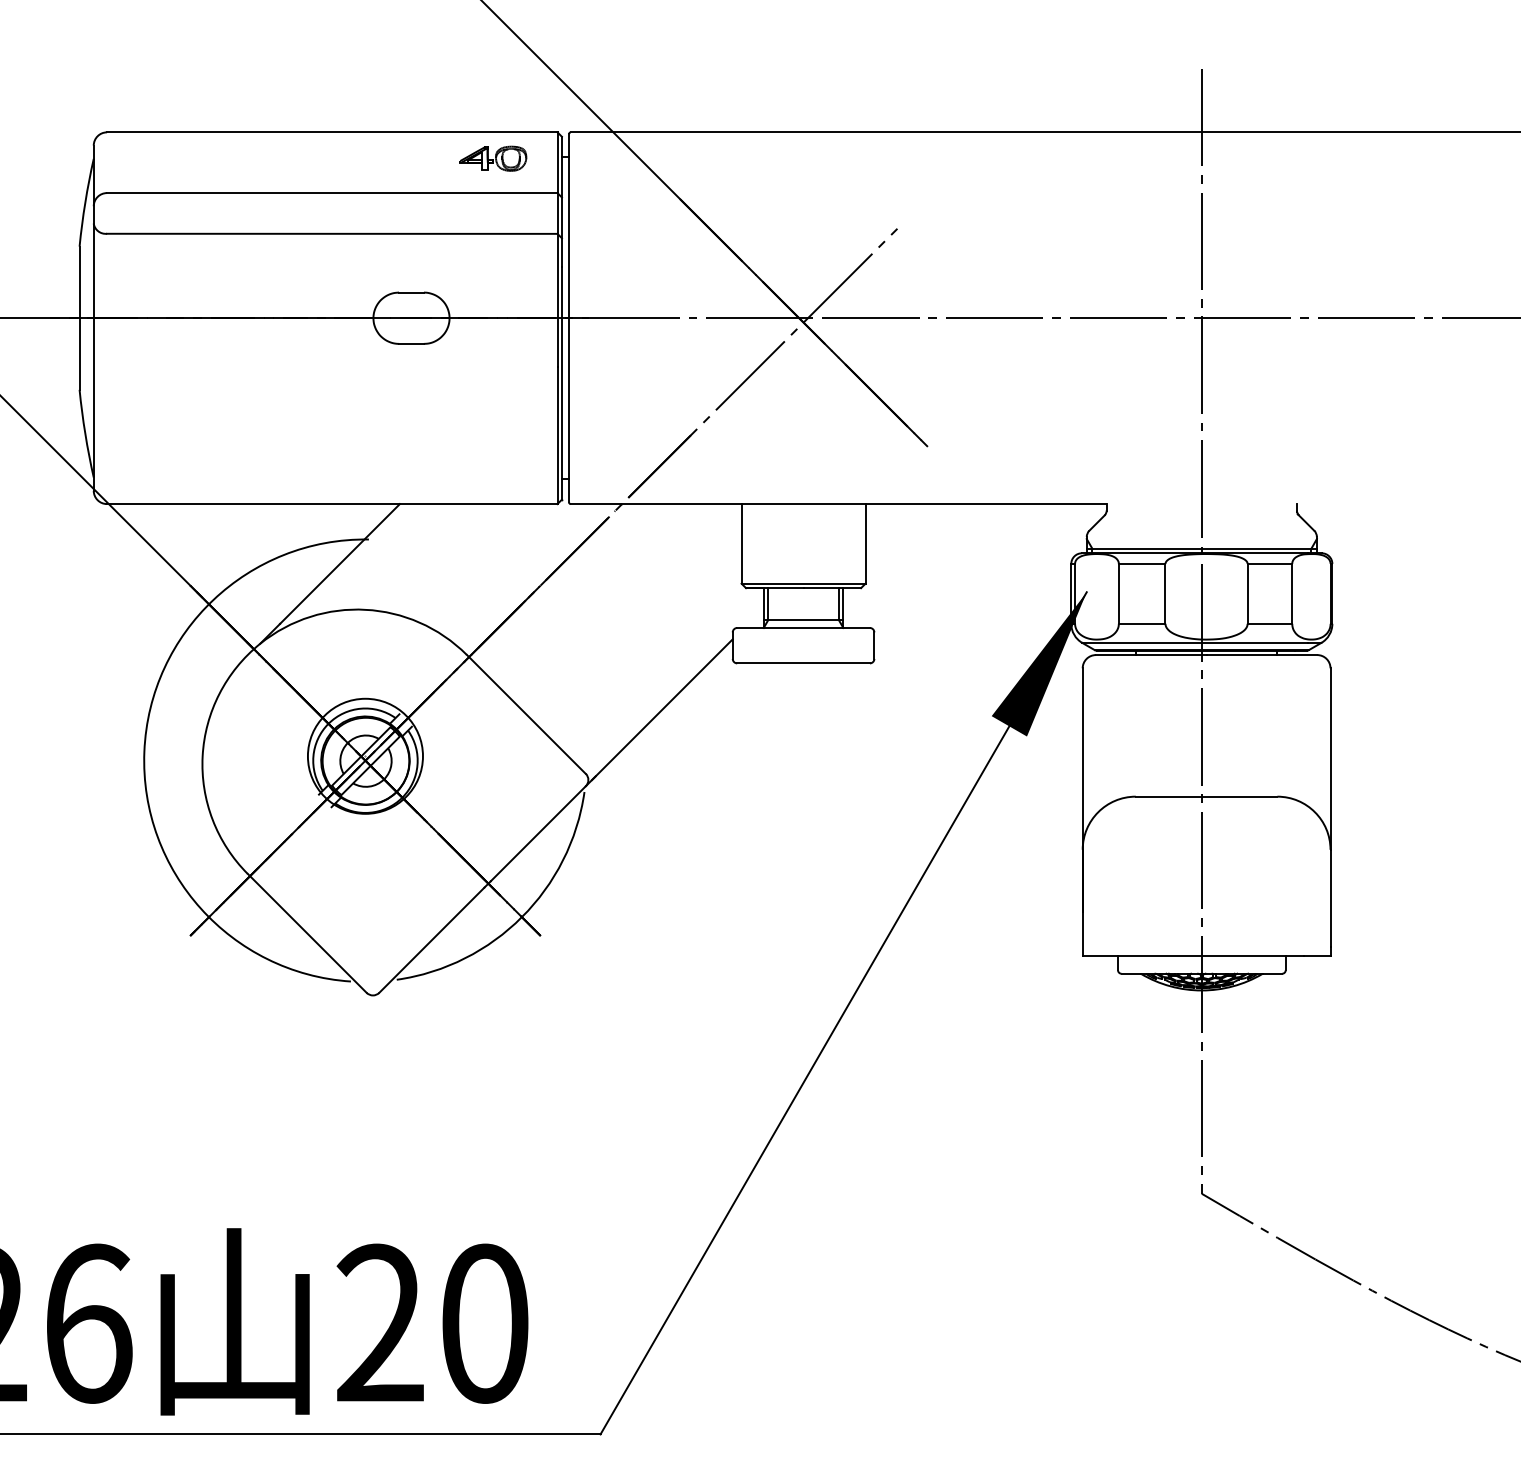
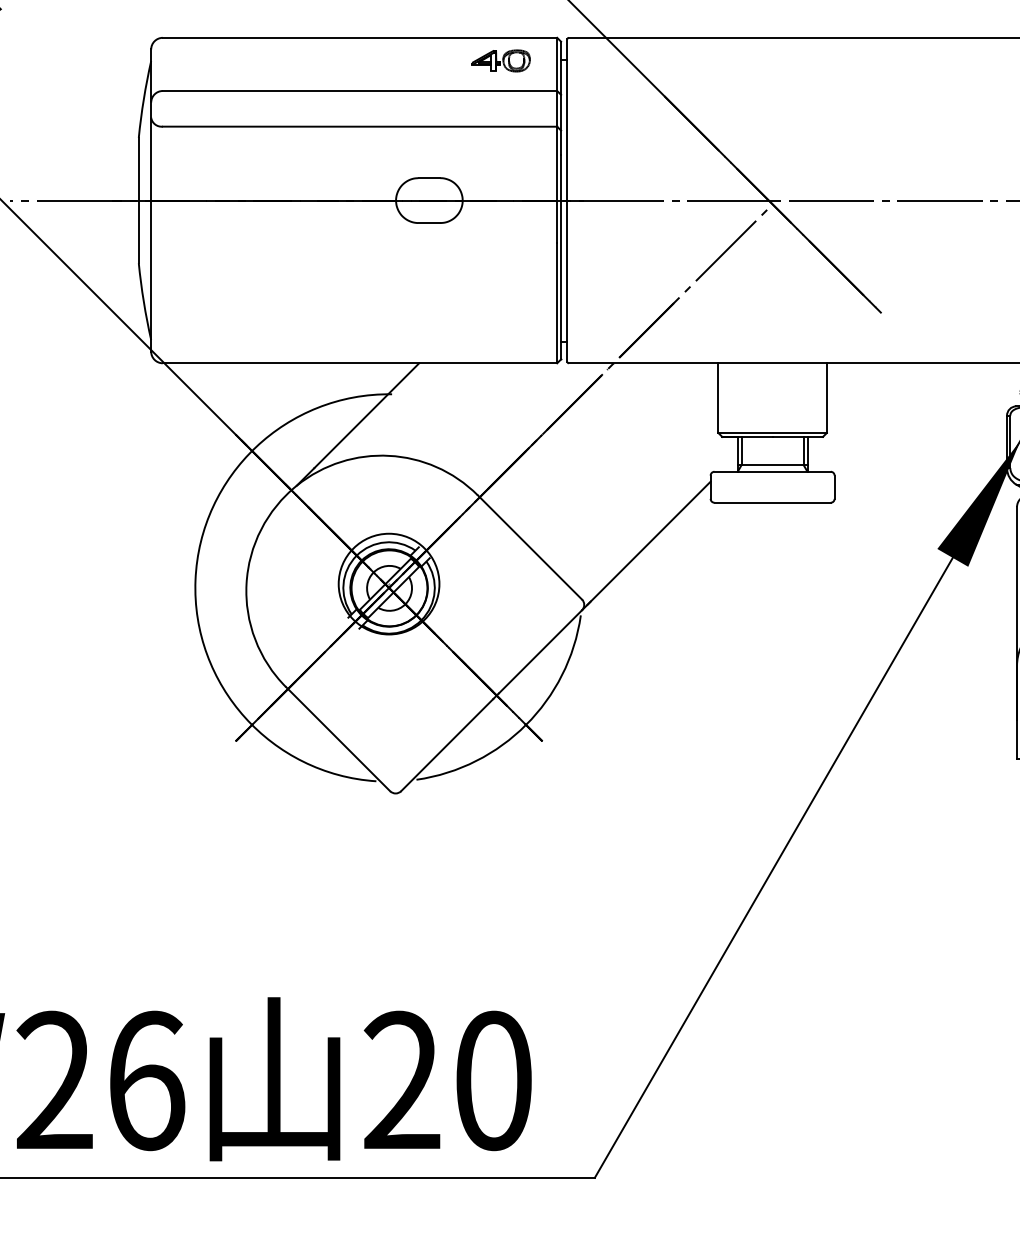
line: (850, 275) -> (813, 163), removed

